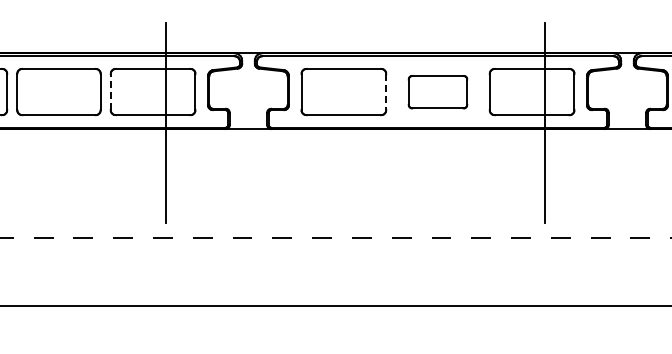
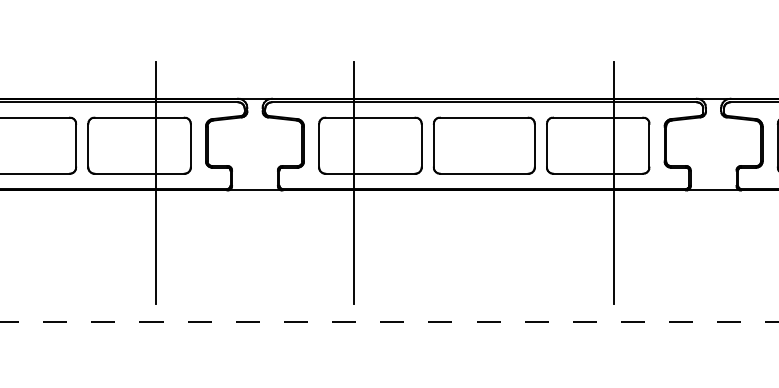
line: (110, 91) -> (88, 145), dashed -> solid
line: (386, 92) -> (422, 146), dashed -> solid
part: (437, 92) -> (483, 146), size x1.43
line: (330, 122) -> (354, 182), added

